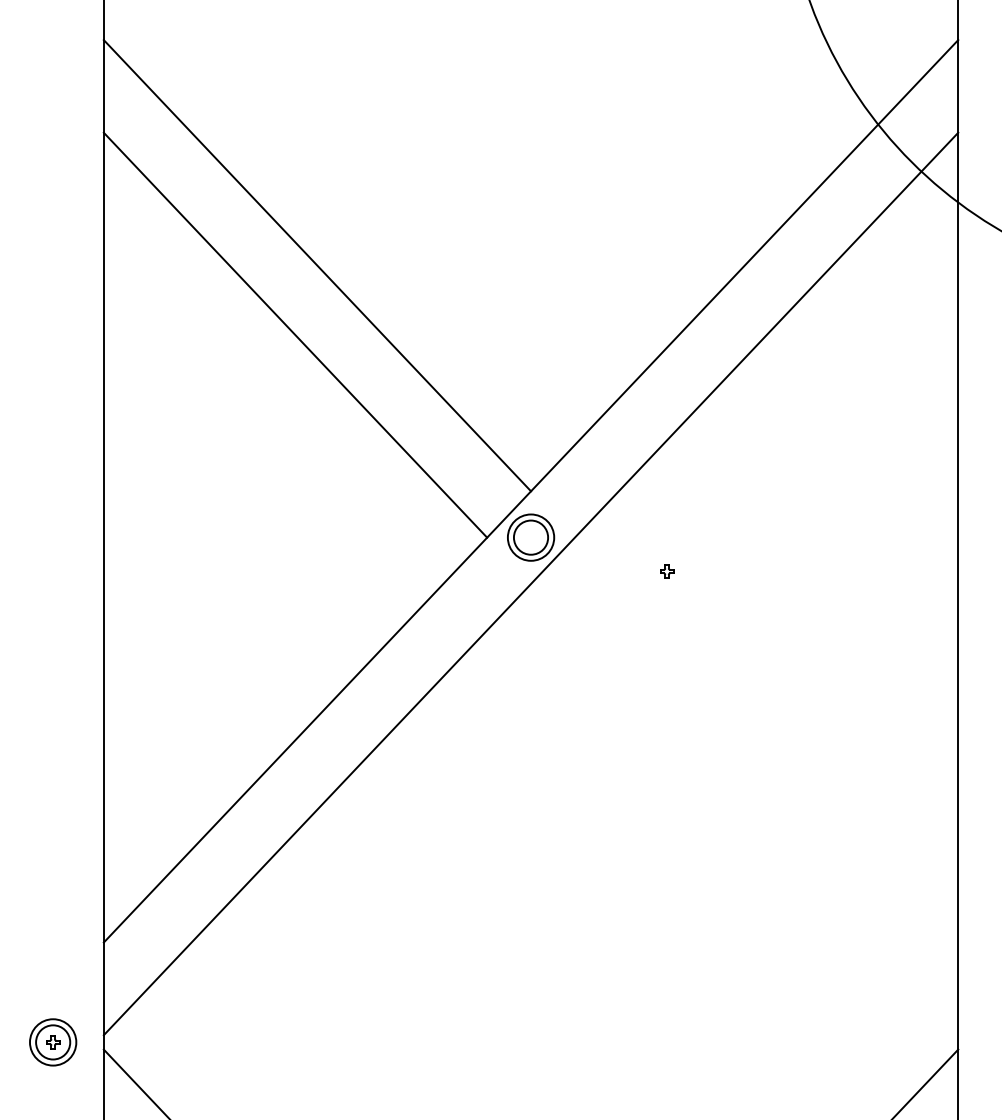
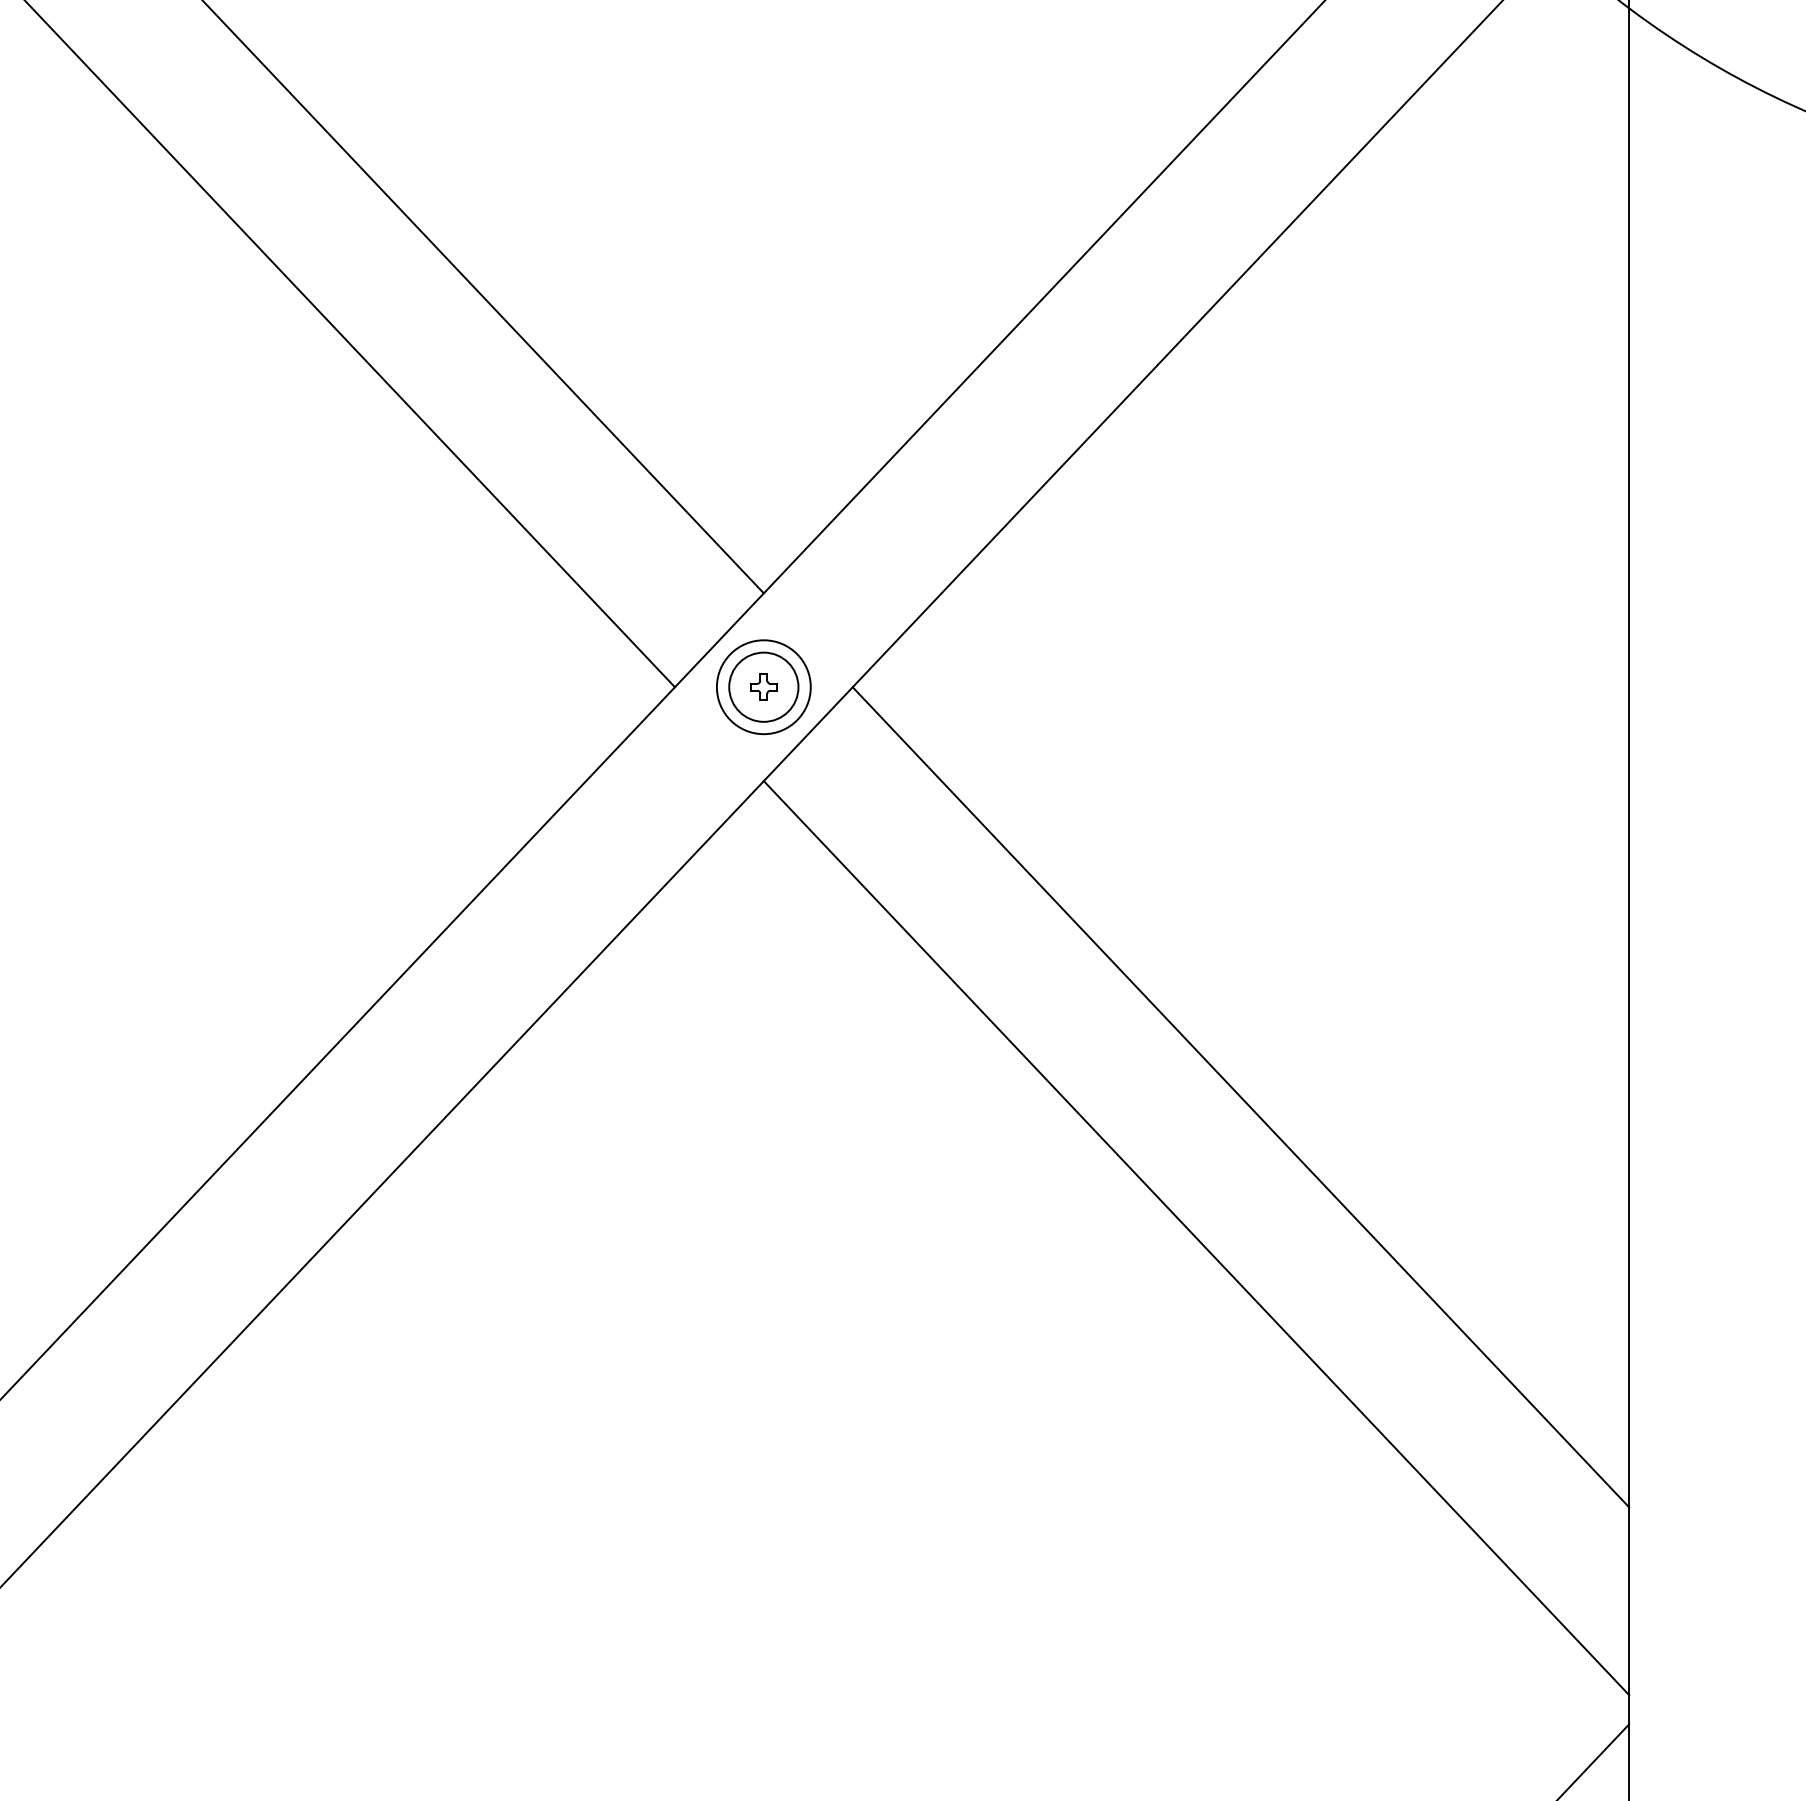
part: (667, 571) -> (764, 686), moved
line: (766, 739) -> (1240, 1096), added
line: (744, 809) -> (1196, 1237), added

